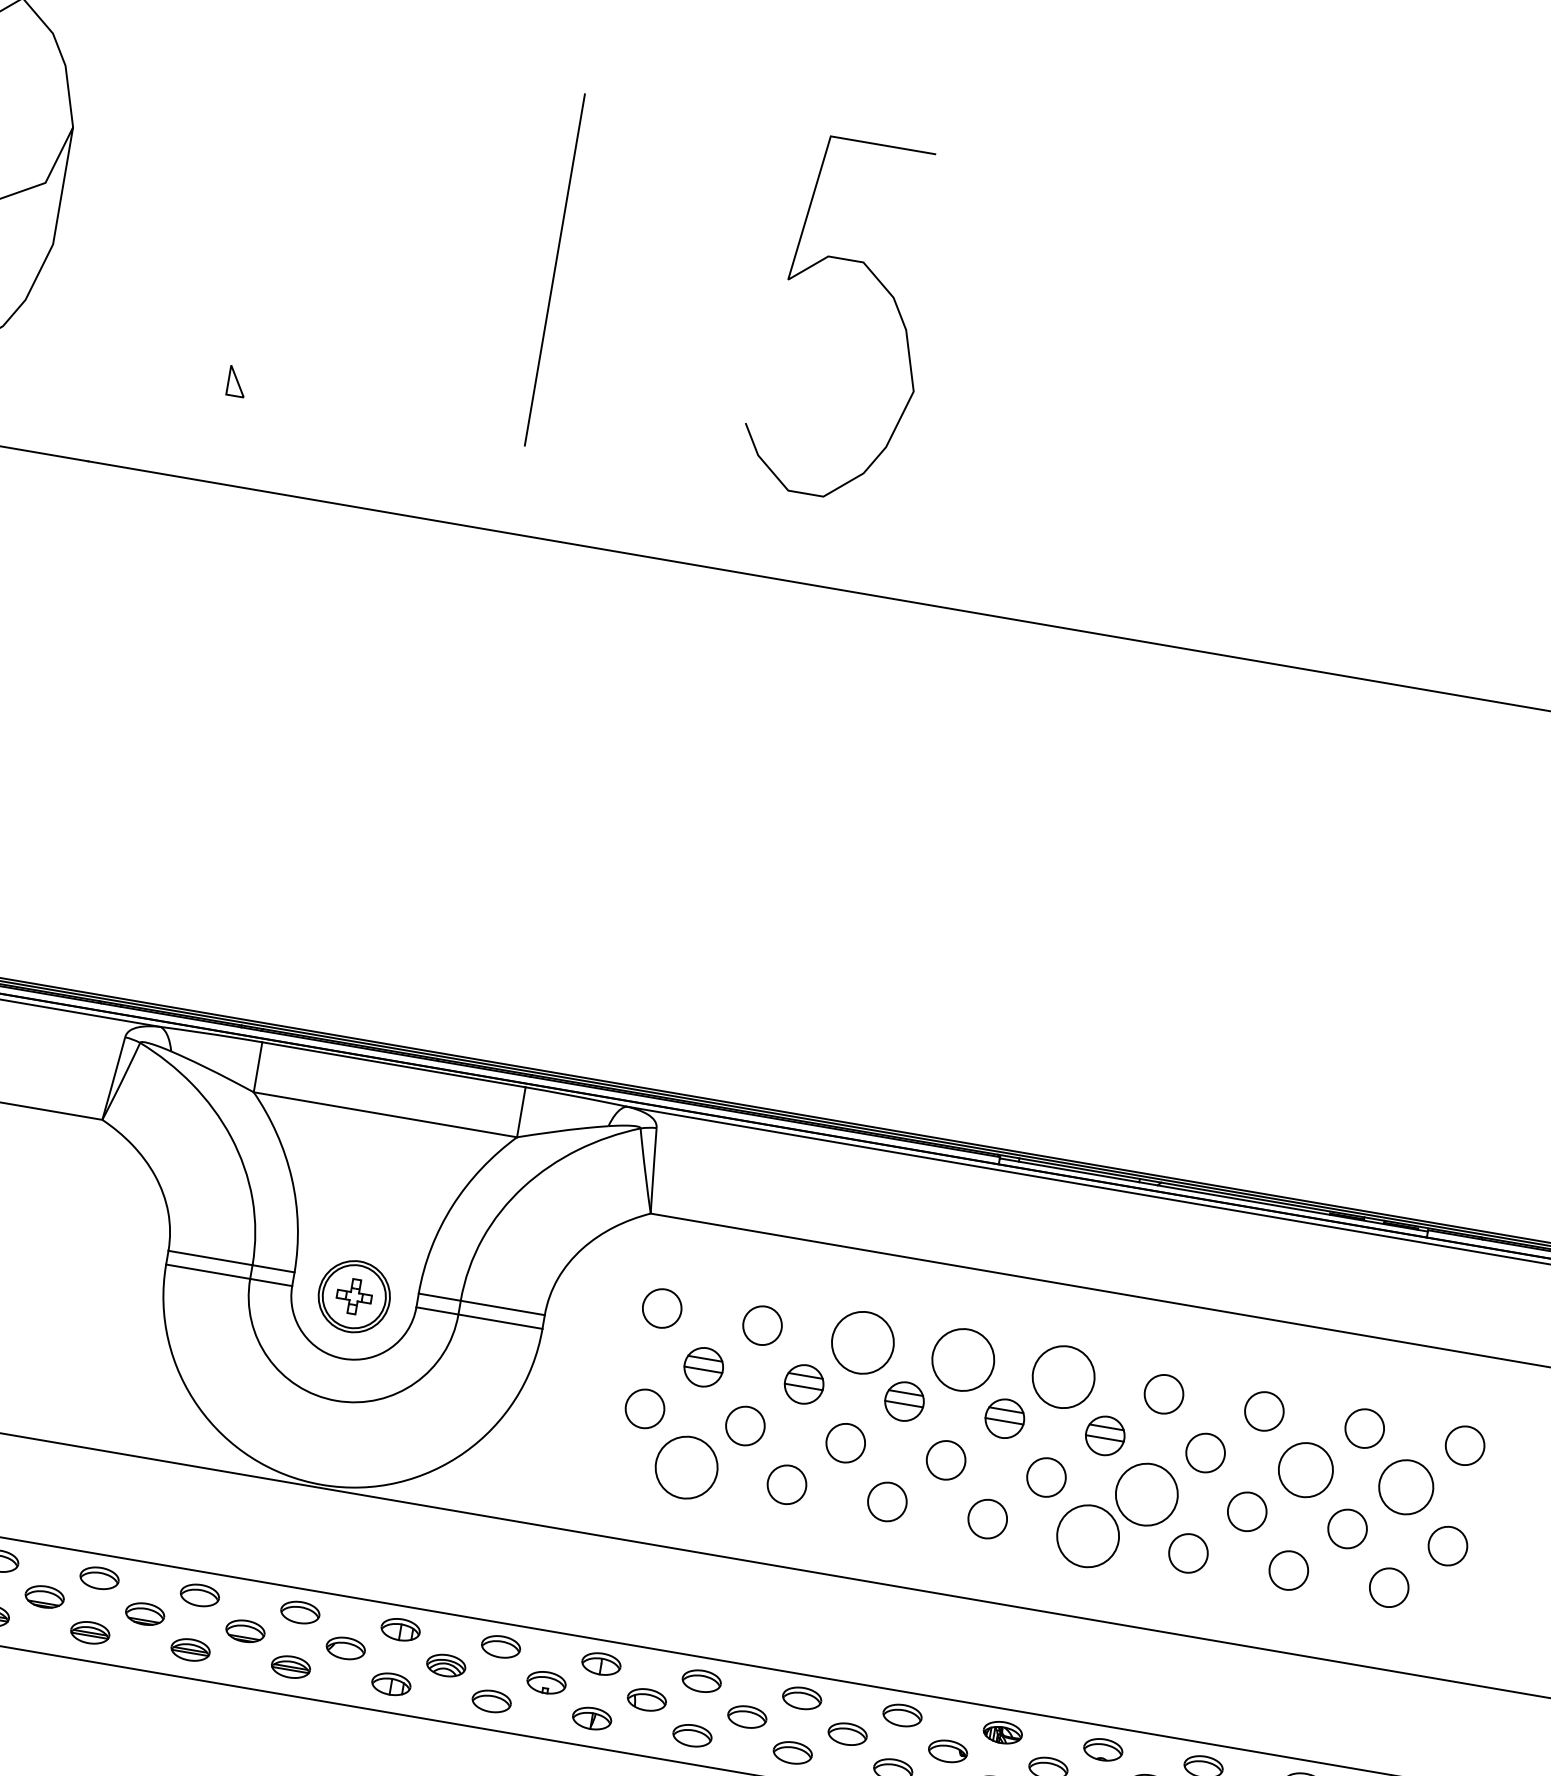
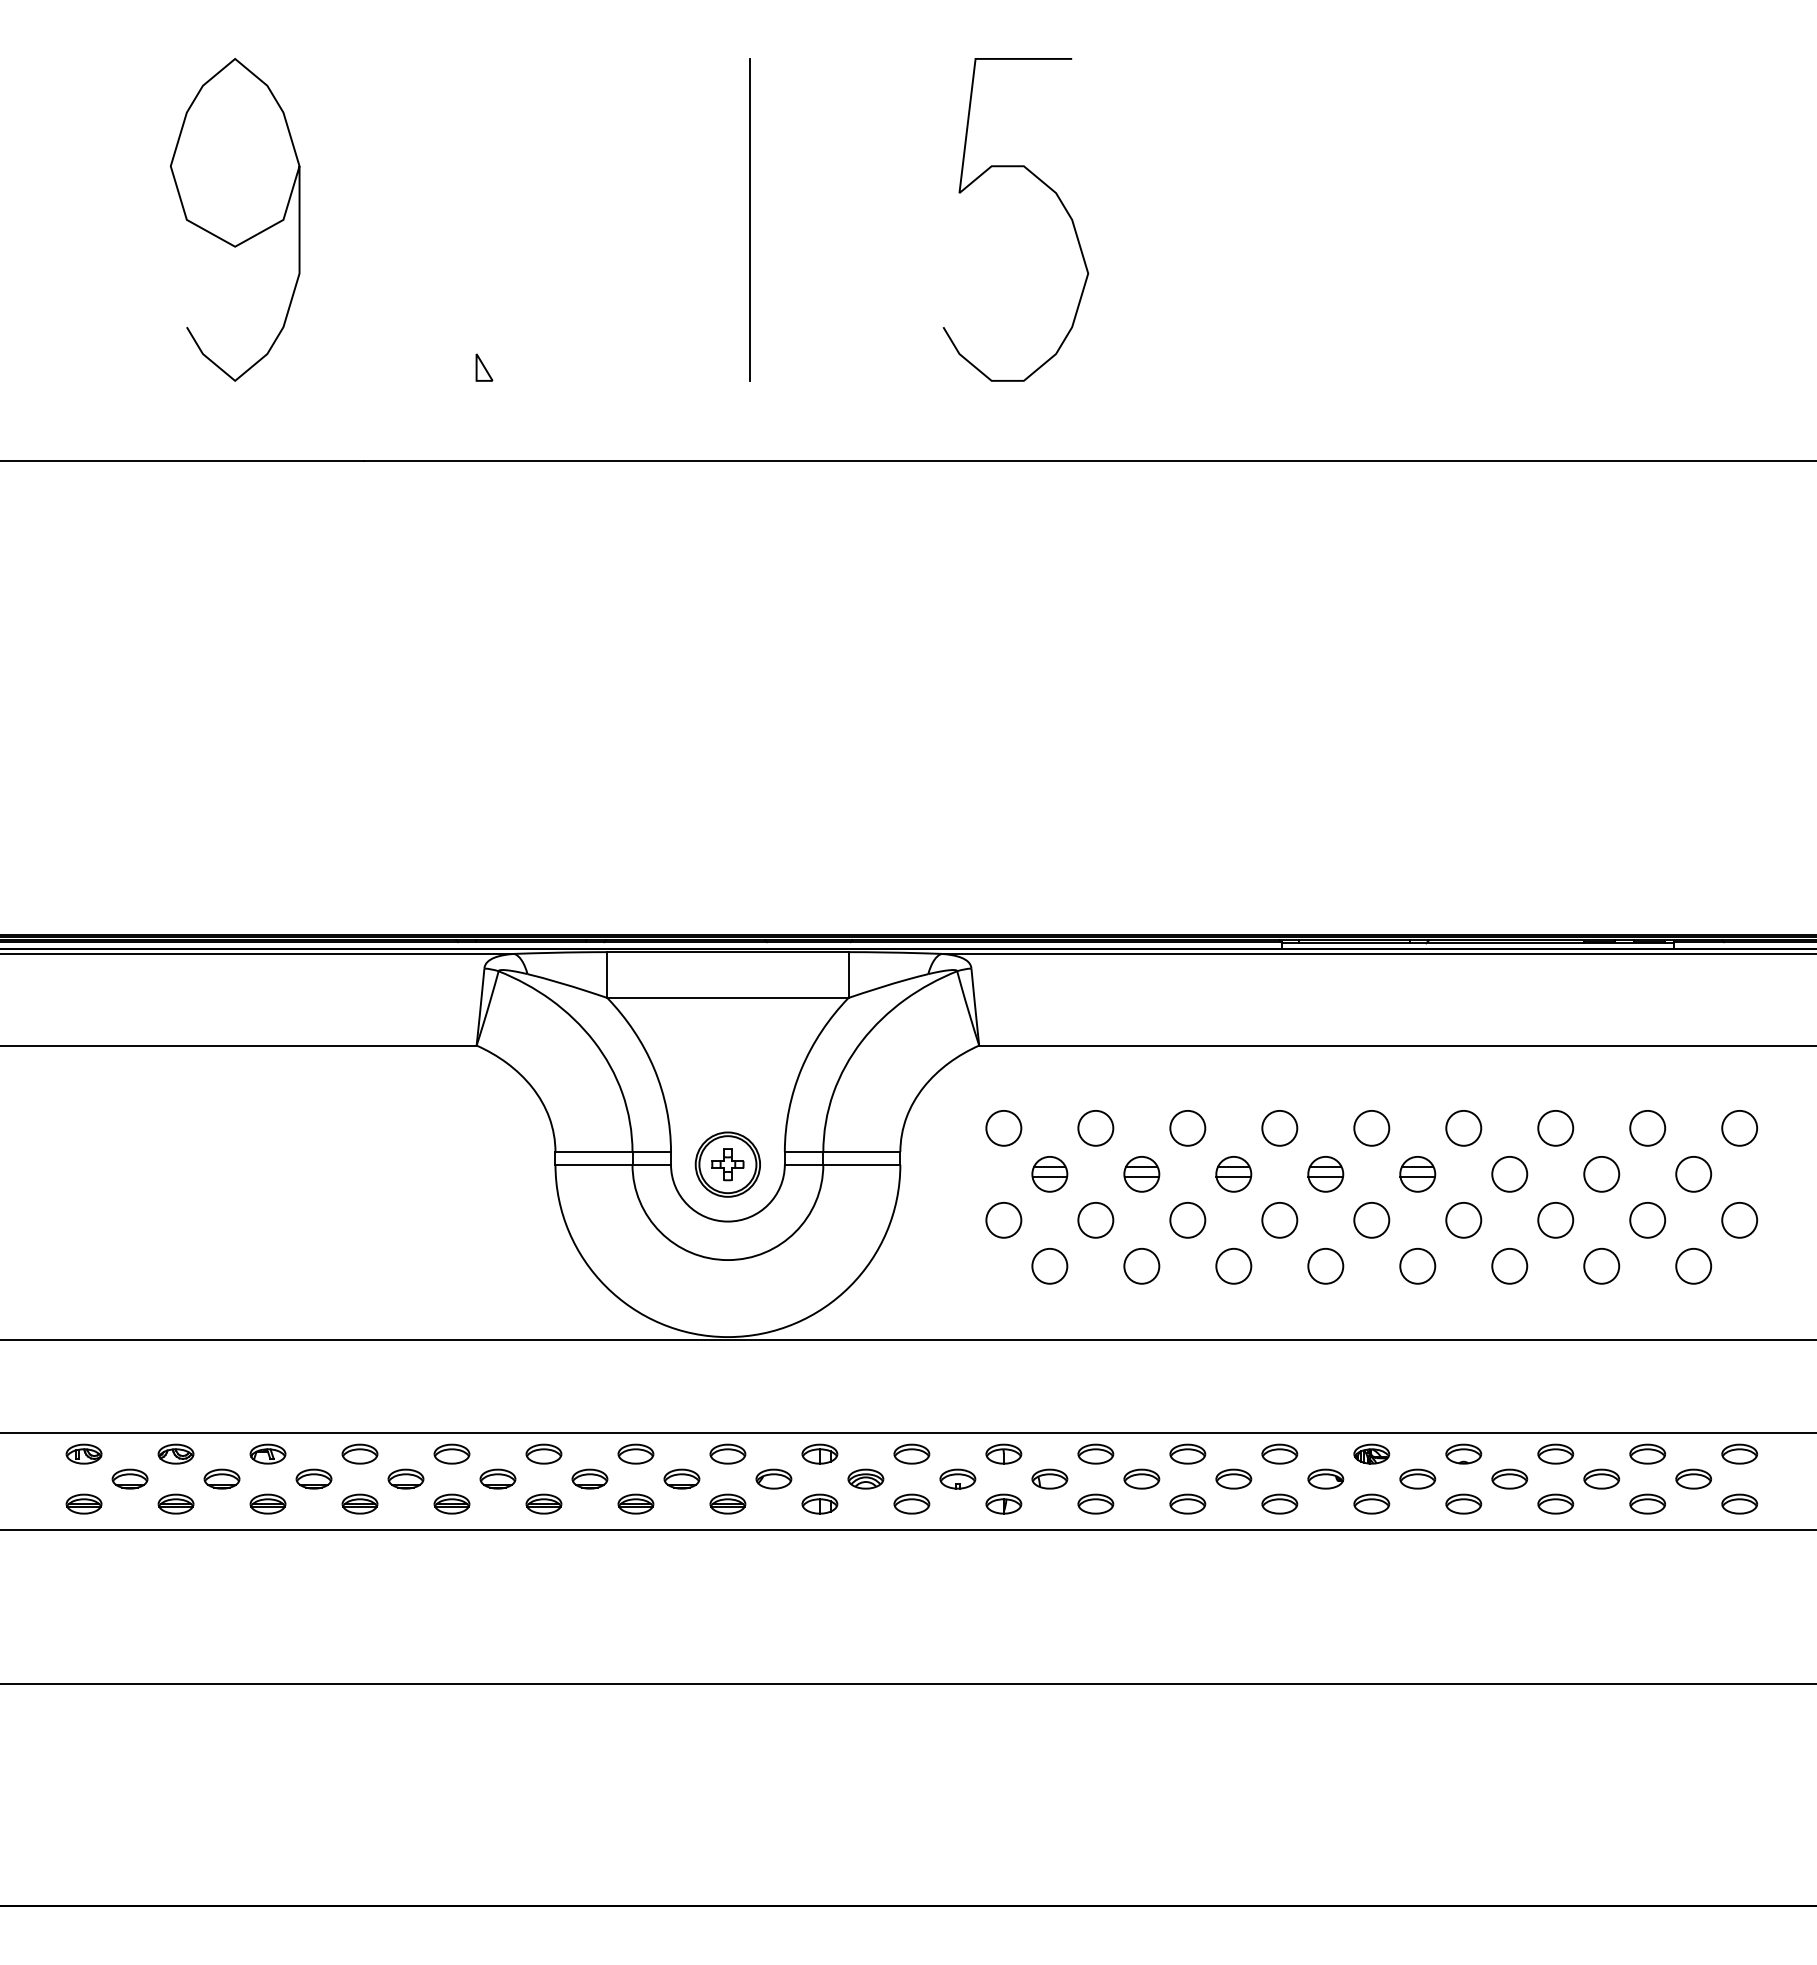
circle: (862, 1341) -> (1187, 1127), size x0.62
circle: (963, 1359) -> (1279, 1127), size x0.62
circle: (1063, 1376) -> (1371, 1127), size x0.62
circle: (686, 1466) -> (1049, 1265), size x0.62
circle: (1305, 1470) -> (1601, 1174), size x0.71
circle: (1406, 1487) -> (1693, 1174), size x0.71
circle: (1146, 1493) -> (1463, 1219), size x0.62
circle: (1087, 1535) -> (1417, 1265), size x0.62

